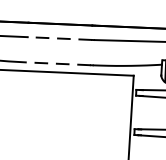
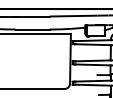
line: (60, 38) -> (32, 16), dashed -> solid
line: (59, 63) -> (32, 29), dashed -> solid

